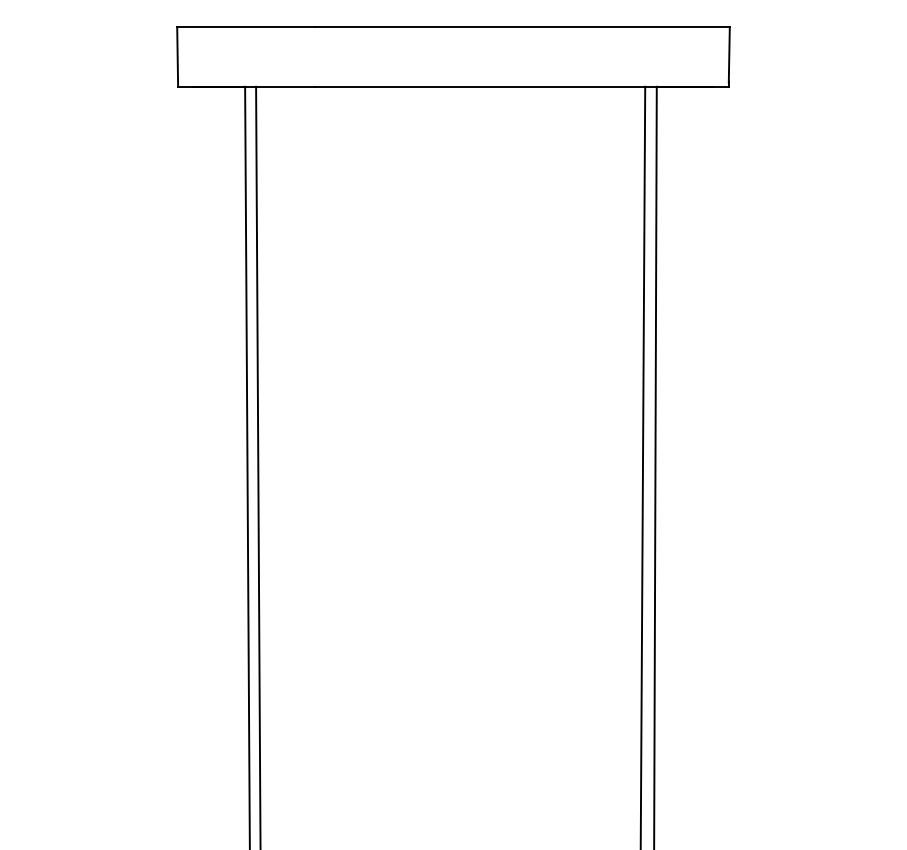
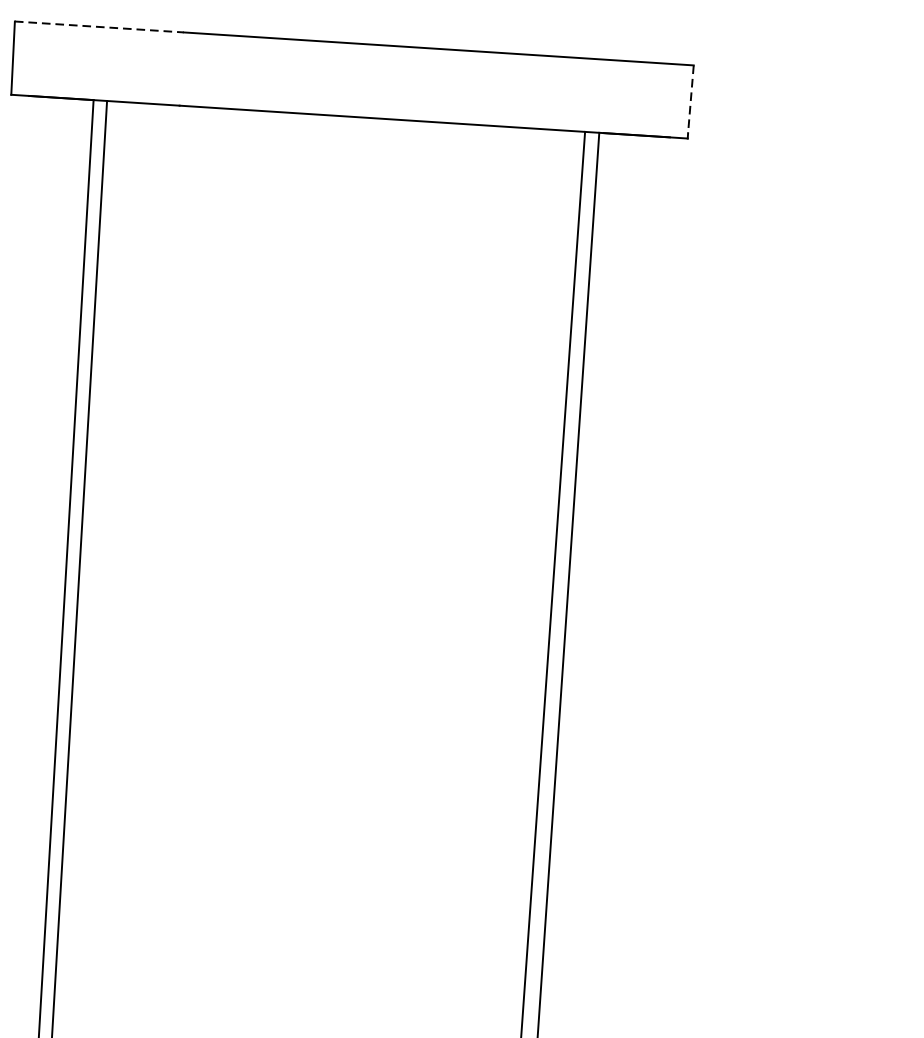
line: (245, 27) -> (98, 27), solid -> dashed
line: (729, 54) -> (691, 98), solid -> dashed

